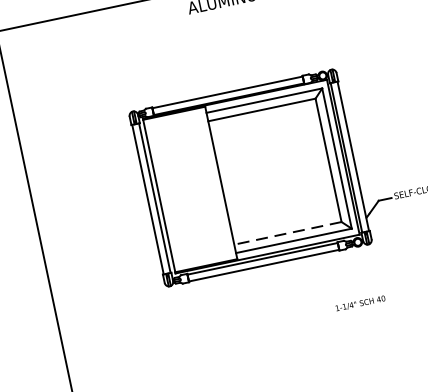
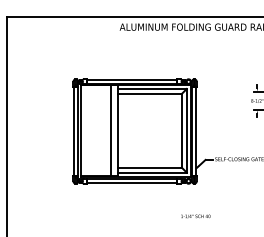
line: (209, 185) -> (110, 130), added
line: (287, 233) -> (149, 167), dashed -> solid
text: (360, 303) -> (195, 216), moved

